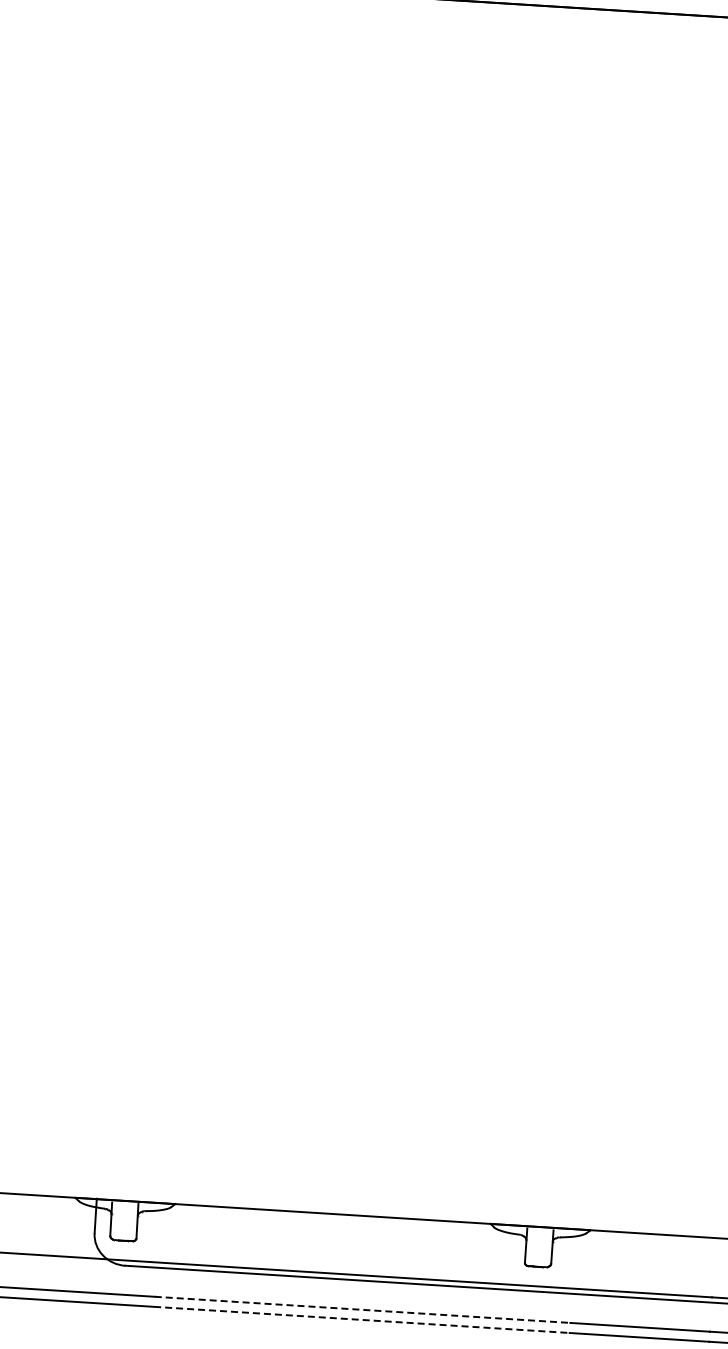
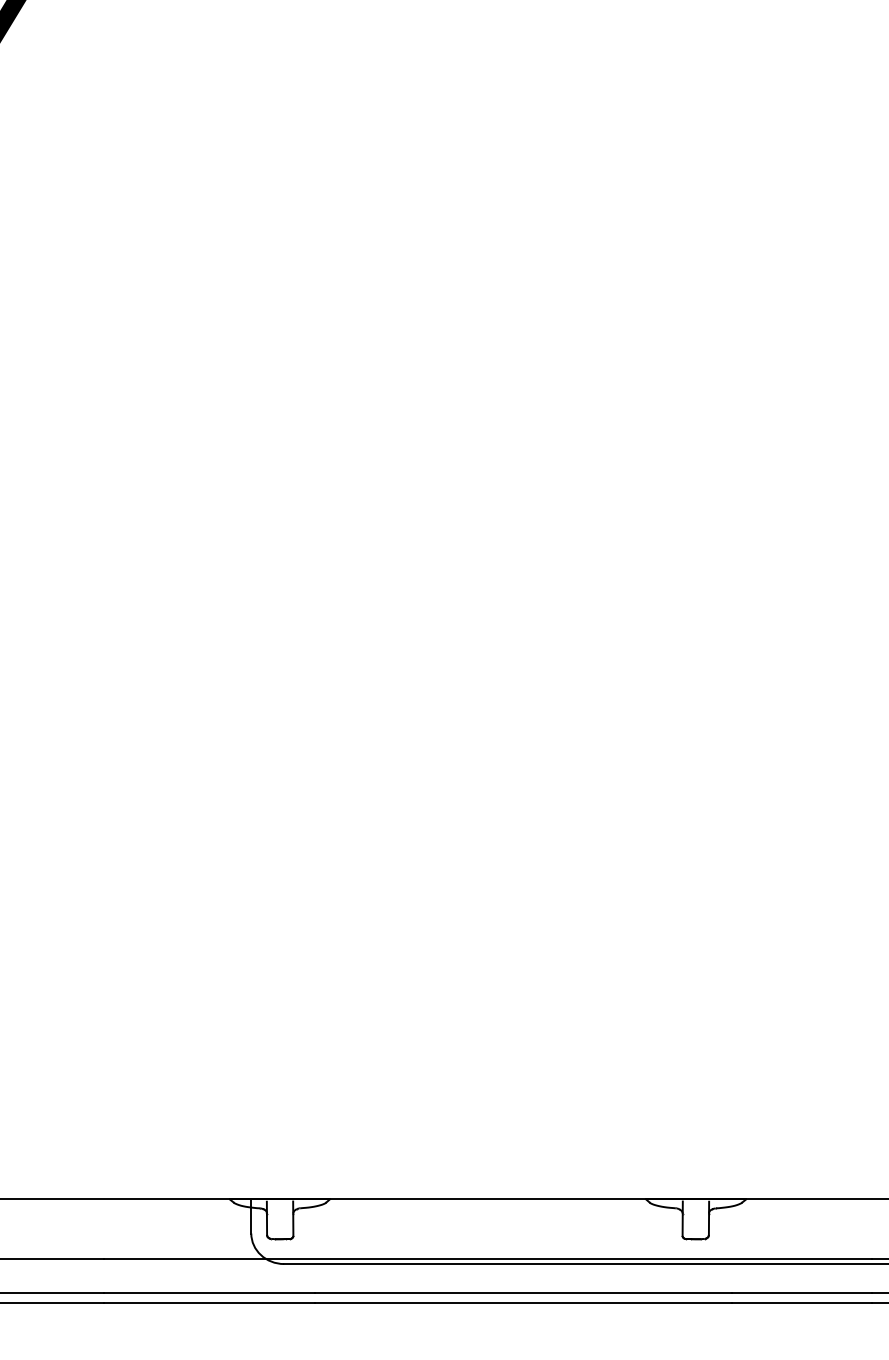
line: (363, 1310) -> (524, 1293), dashed -> solid
line: (362, 1320) -> (524, 1303), dashed -> solid

